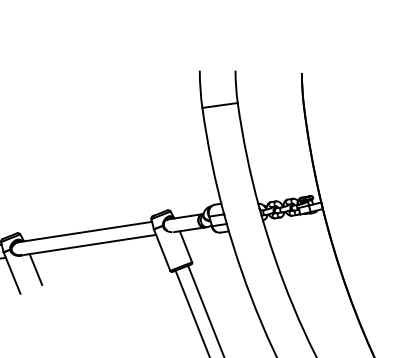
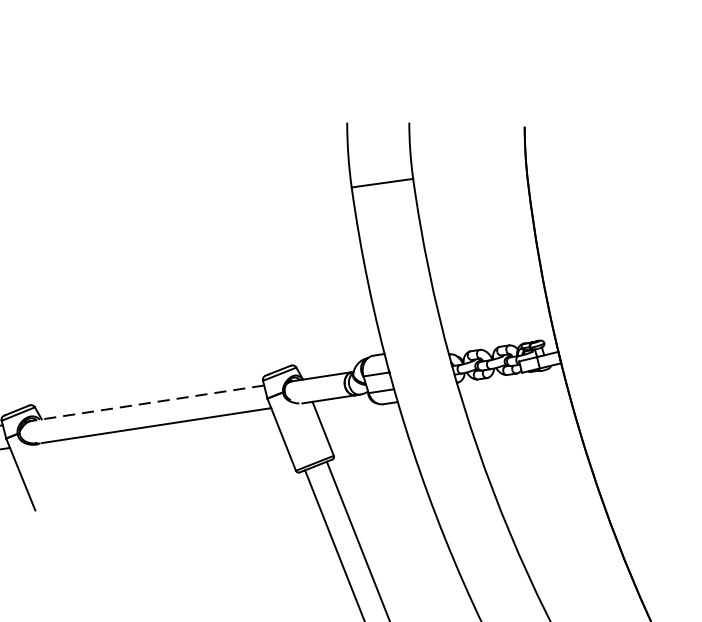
line: (84, 232) -> (146, 404), solid -> dashed
line: (35, 269) -> (61, 468), removed

